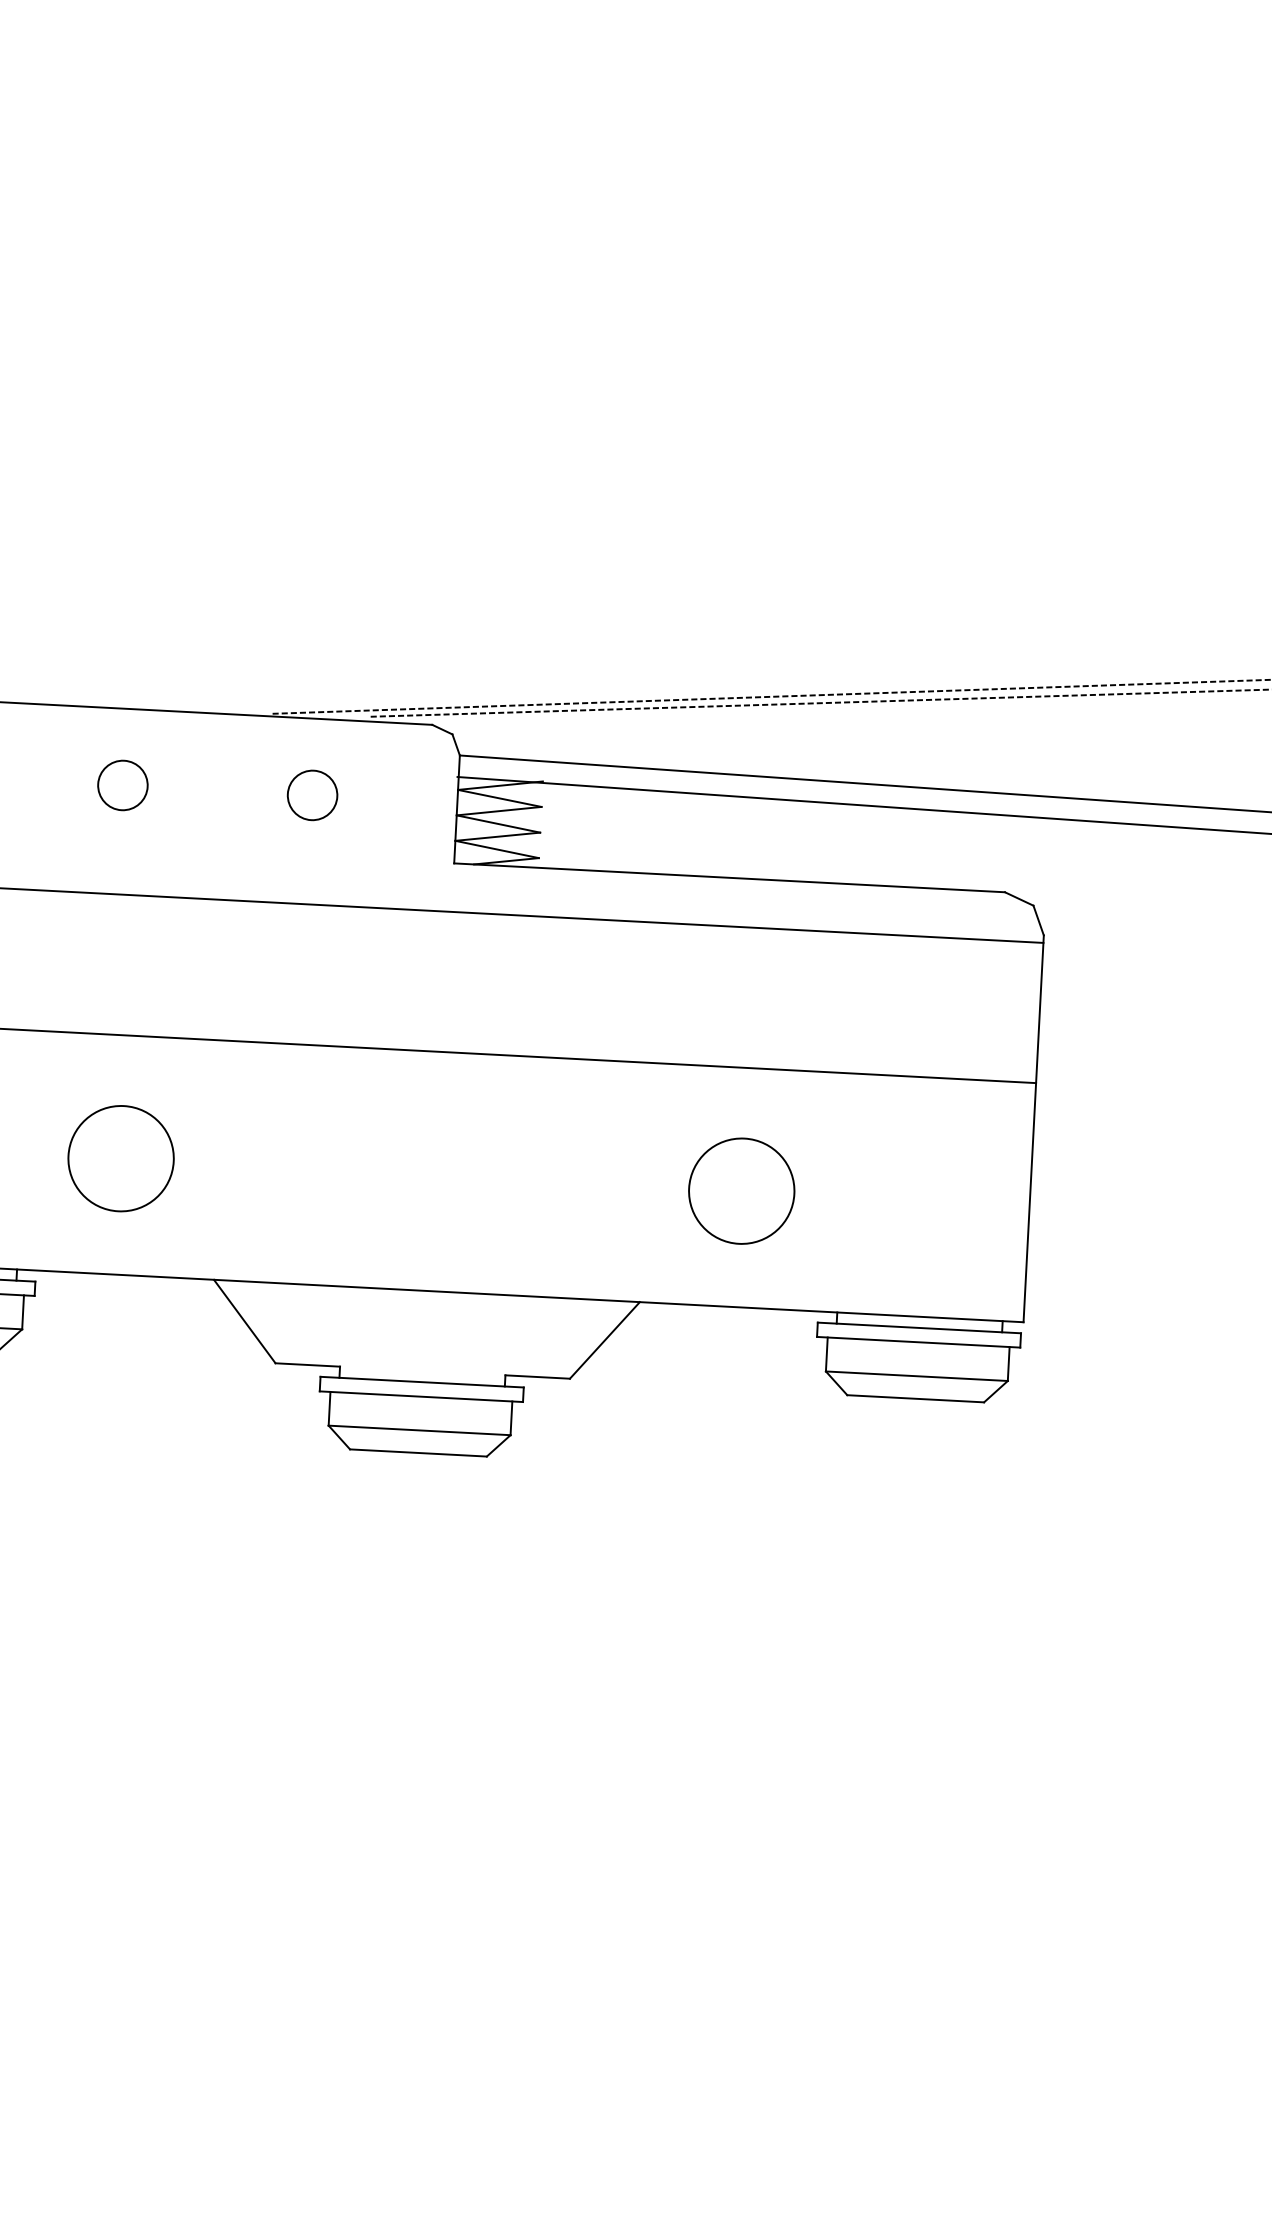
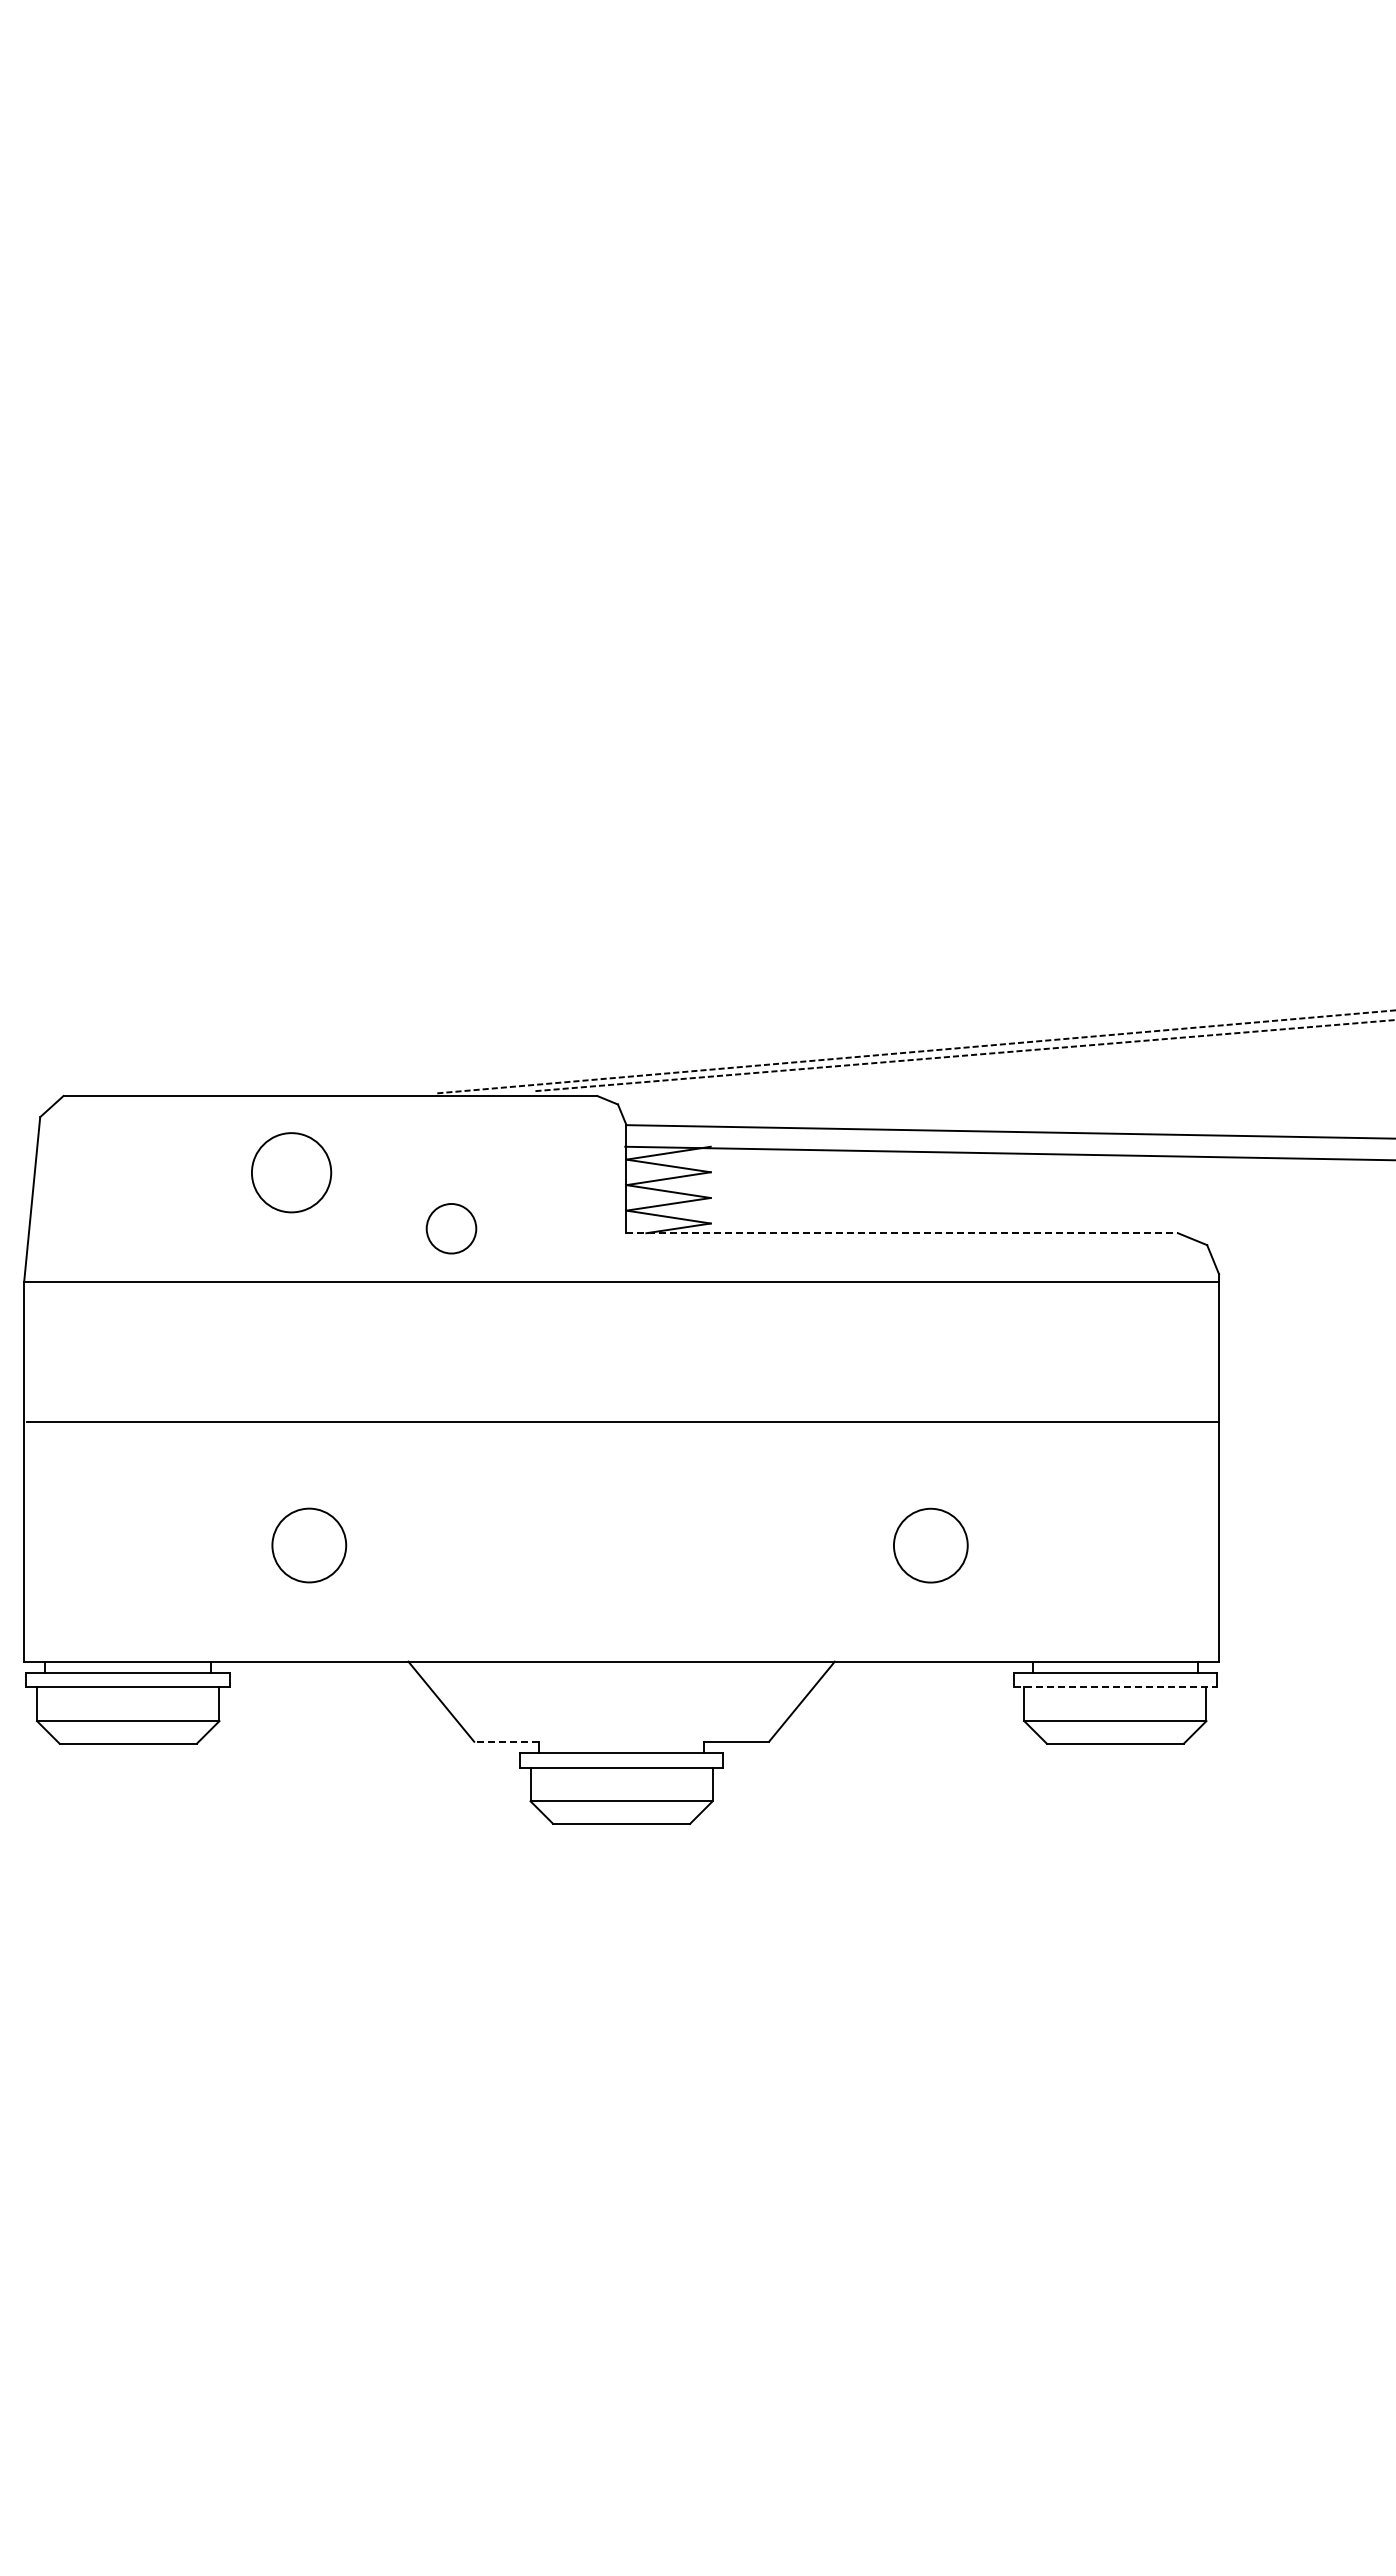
circle: (122, 785) -> (291, 1172), size x1.6
circle: (312, 795) -> (451, 1228), moved
line: (729, 878) -> (902, 1233), solid -> dashed
circle: (121, 1158) -> (309, 1545), size x0.7
circle: (741, 1191) -> (930, 1545), size x0.7
line: (918, 1342) -> (1115, 1687), solid -> dashed
line: (307, 1364) -> (506, 1741), solid -> dashed

